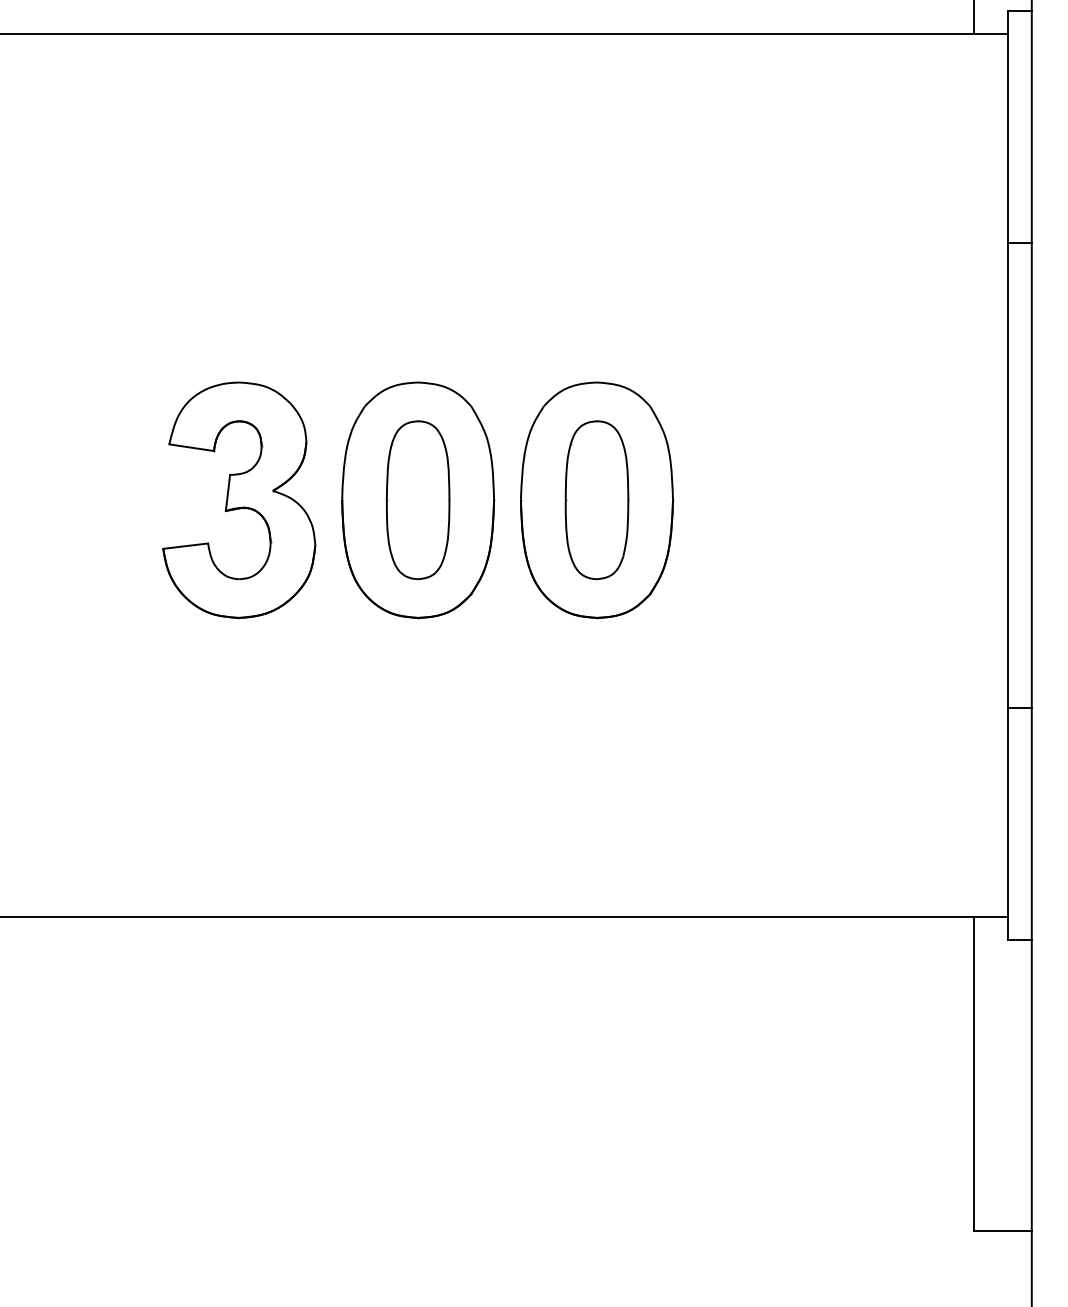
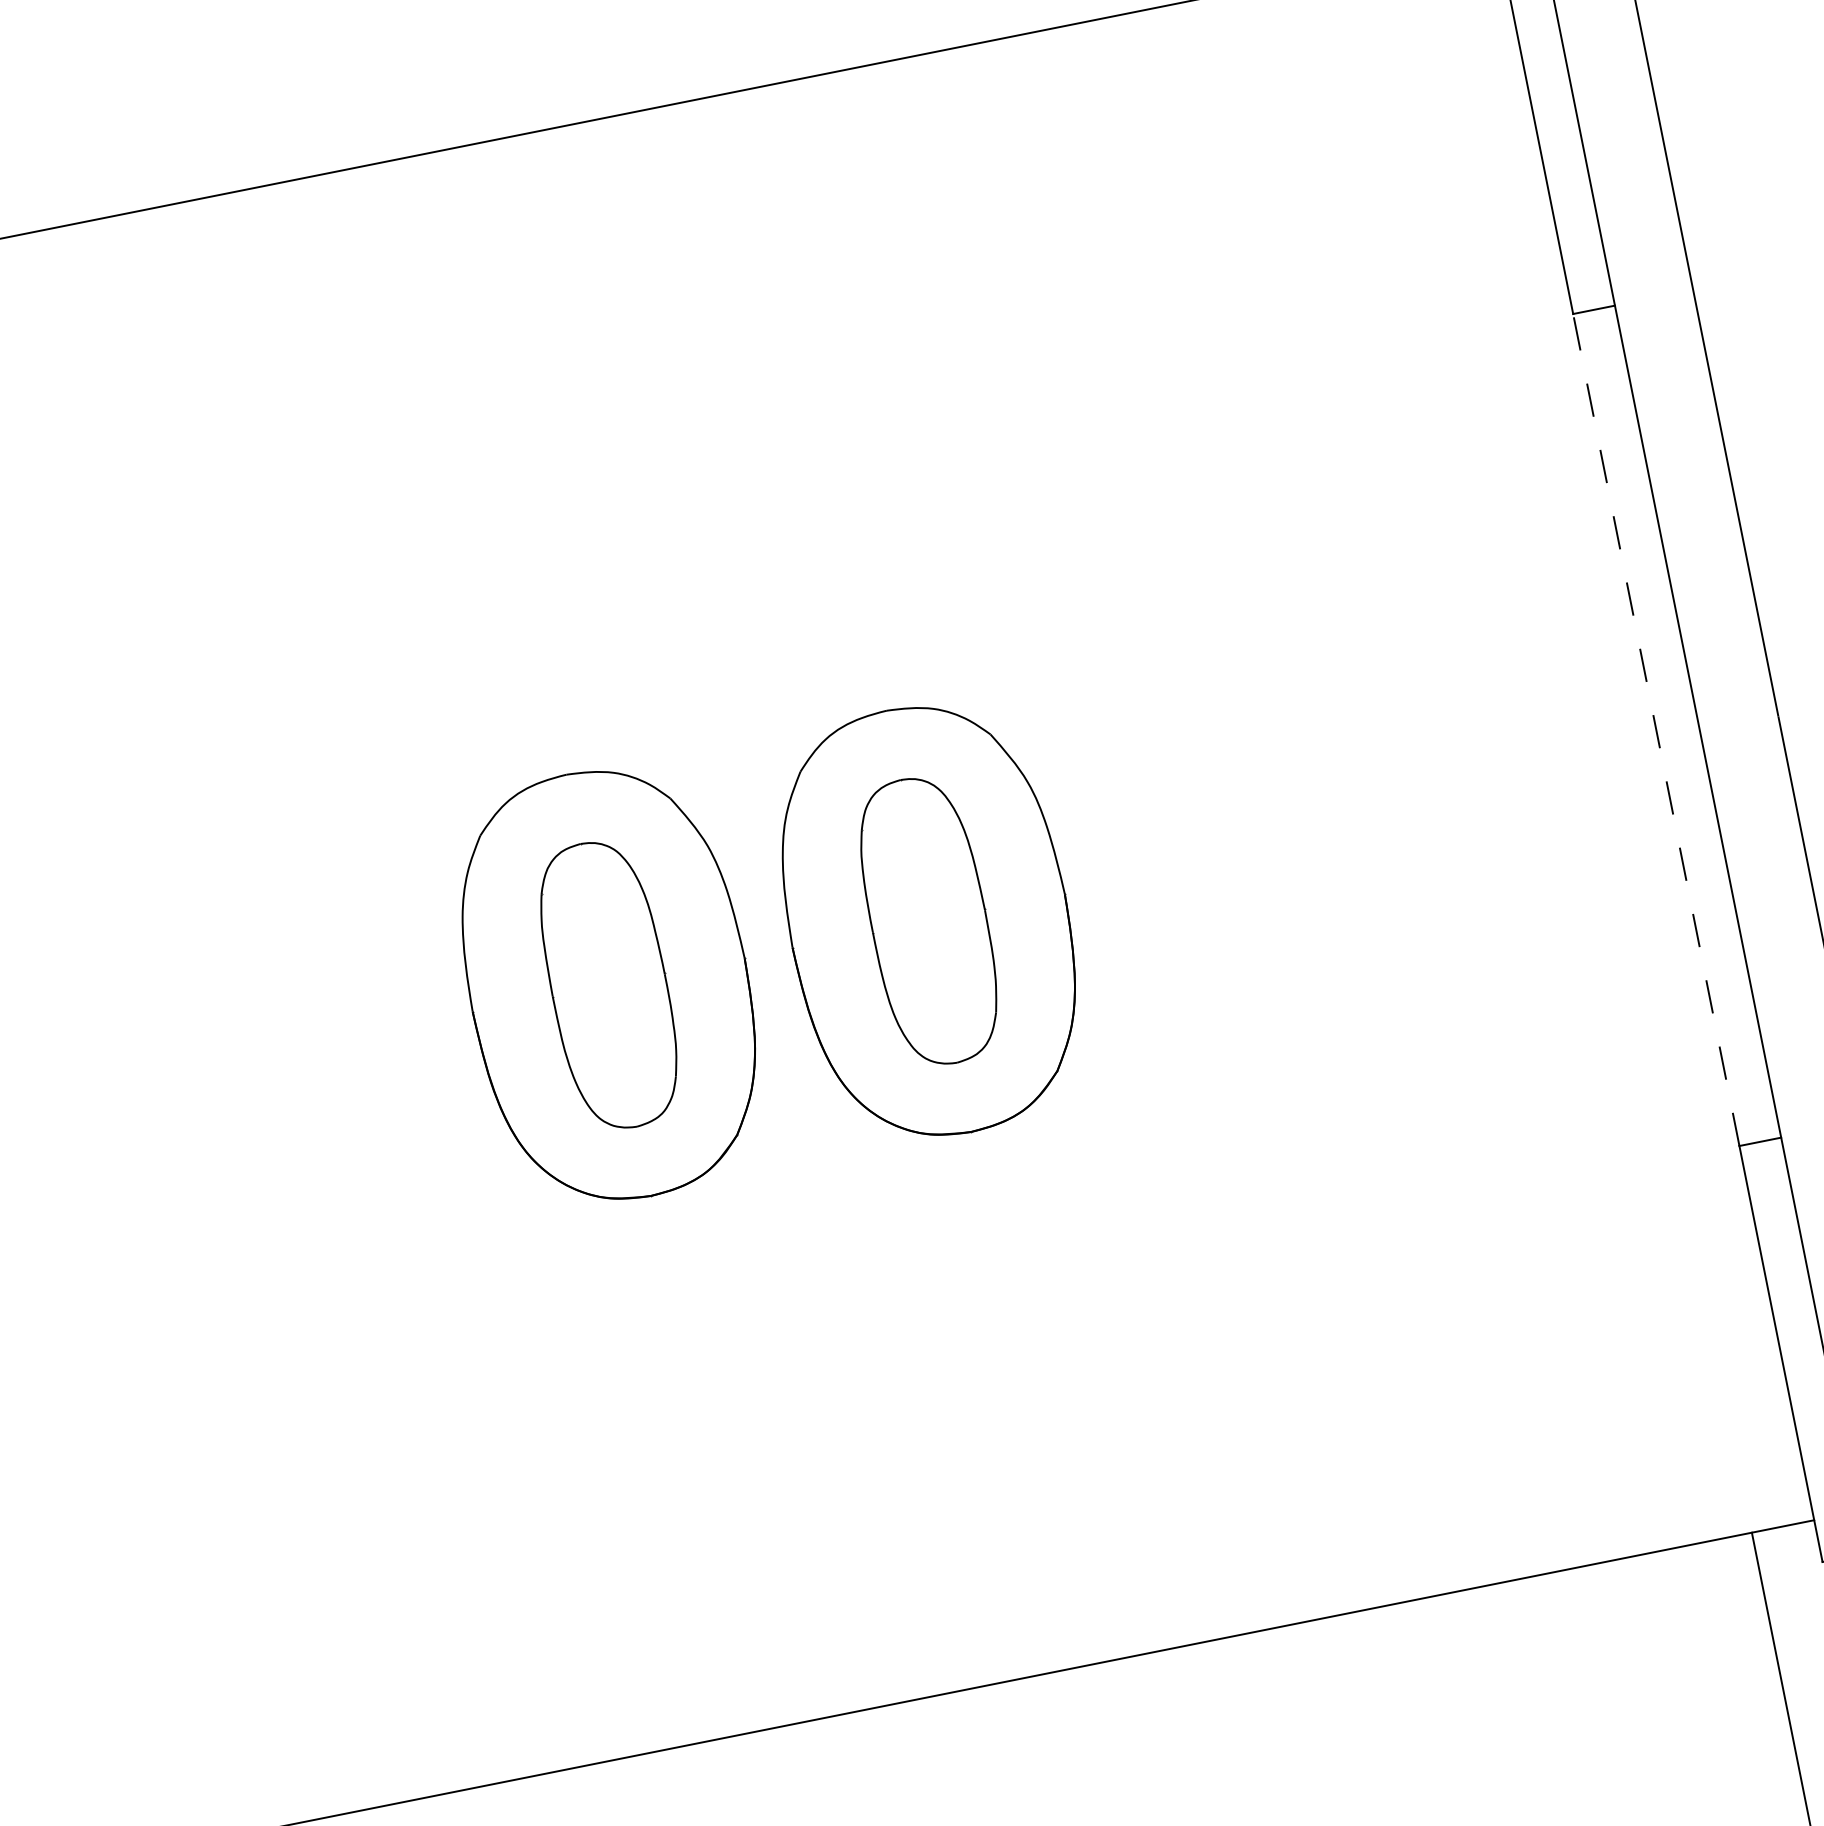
line: (1008, 475) -> (1656, 729), solid -> dashed
part: (239, 500) -> (289, 1049), removed

